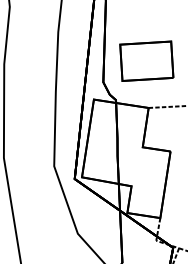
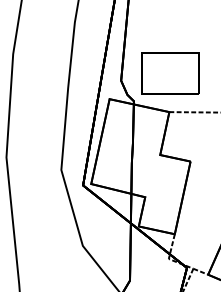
part: (146, 61) -> (170, 73), moved

